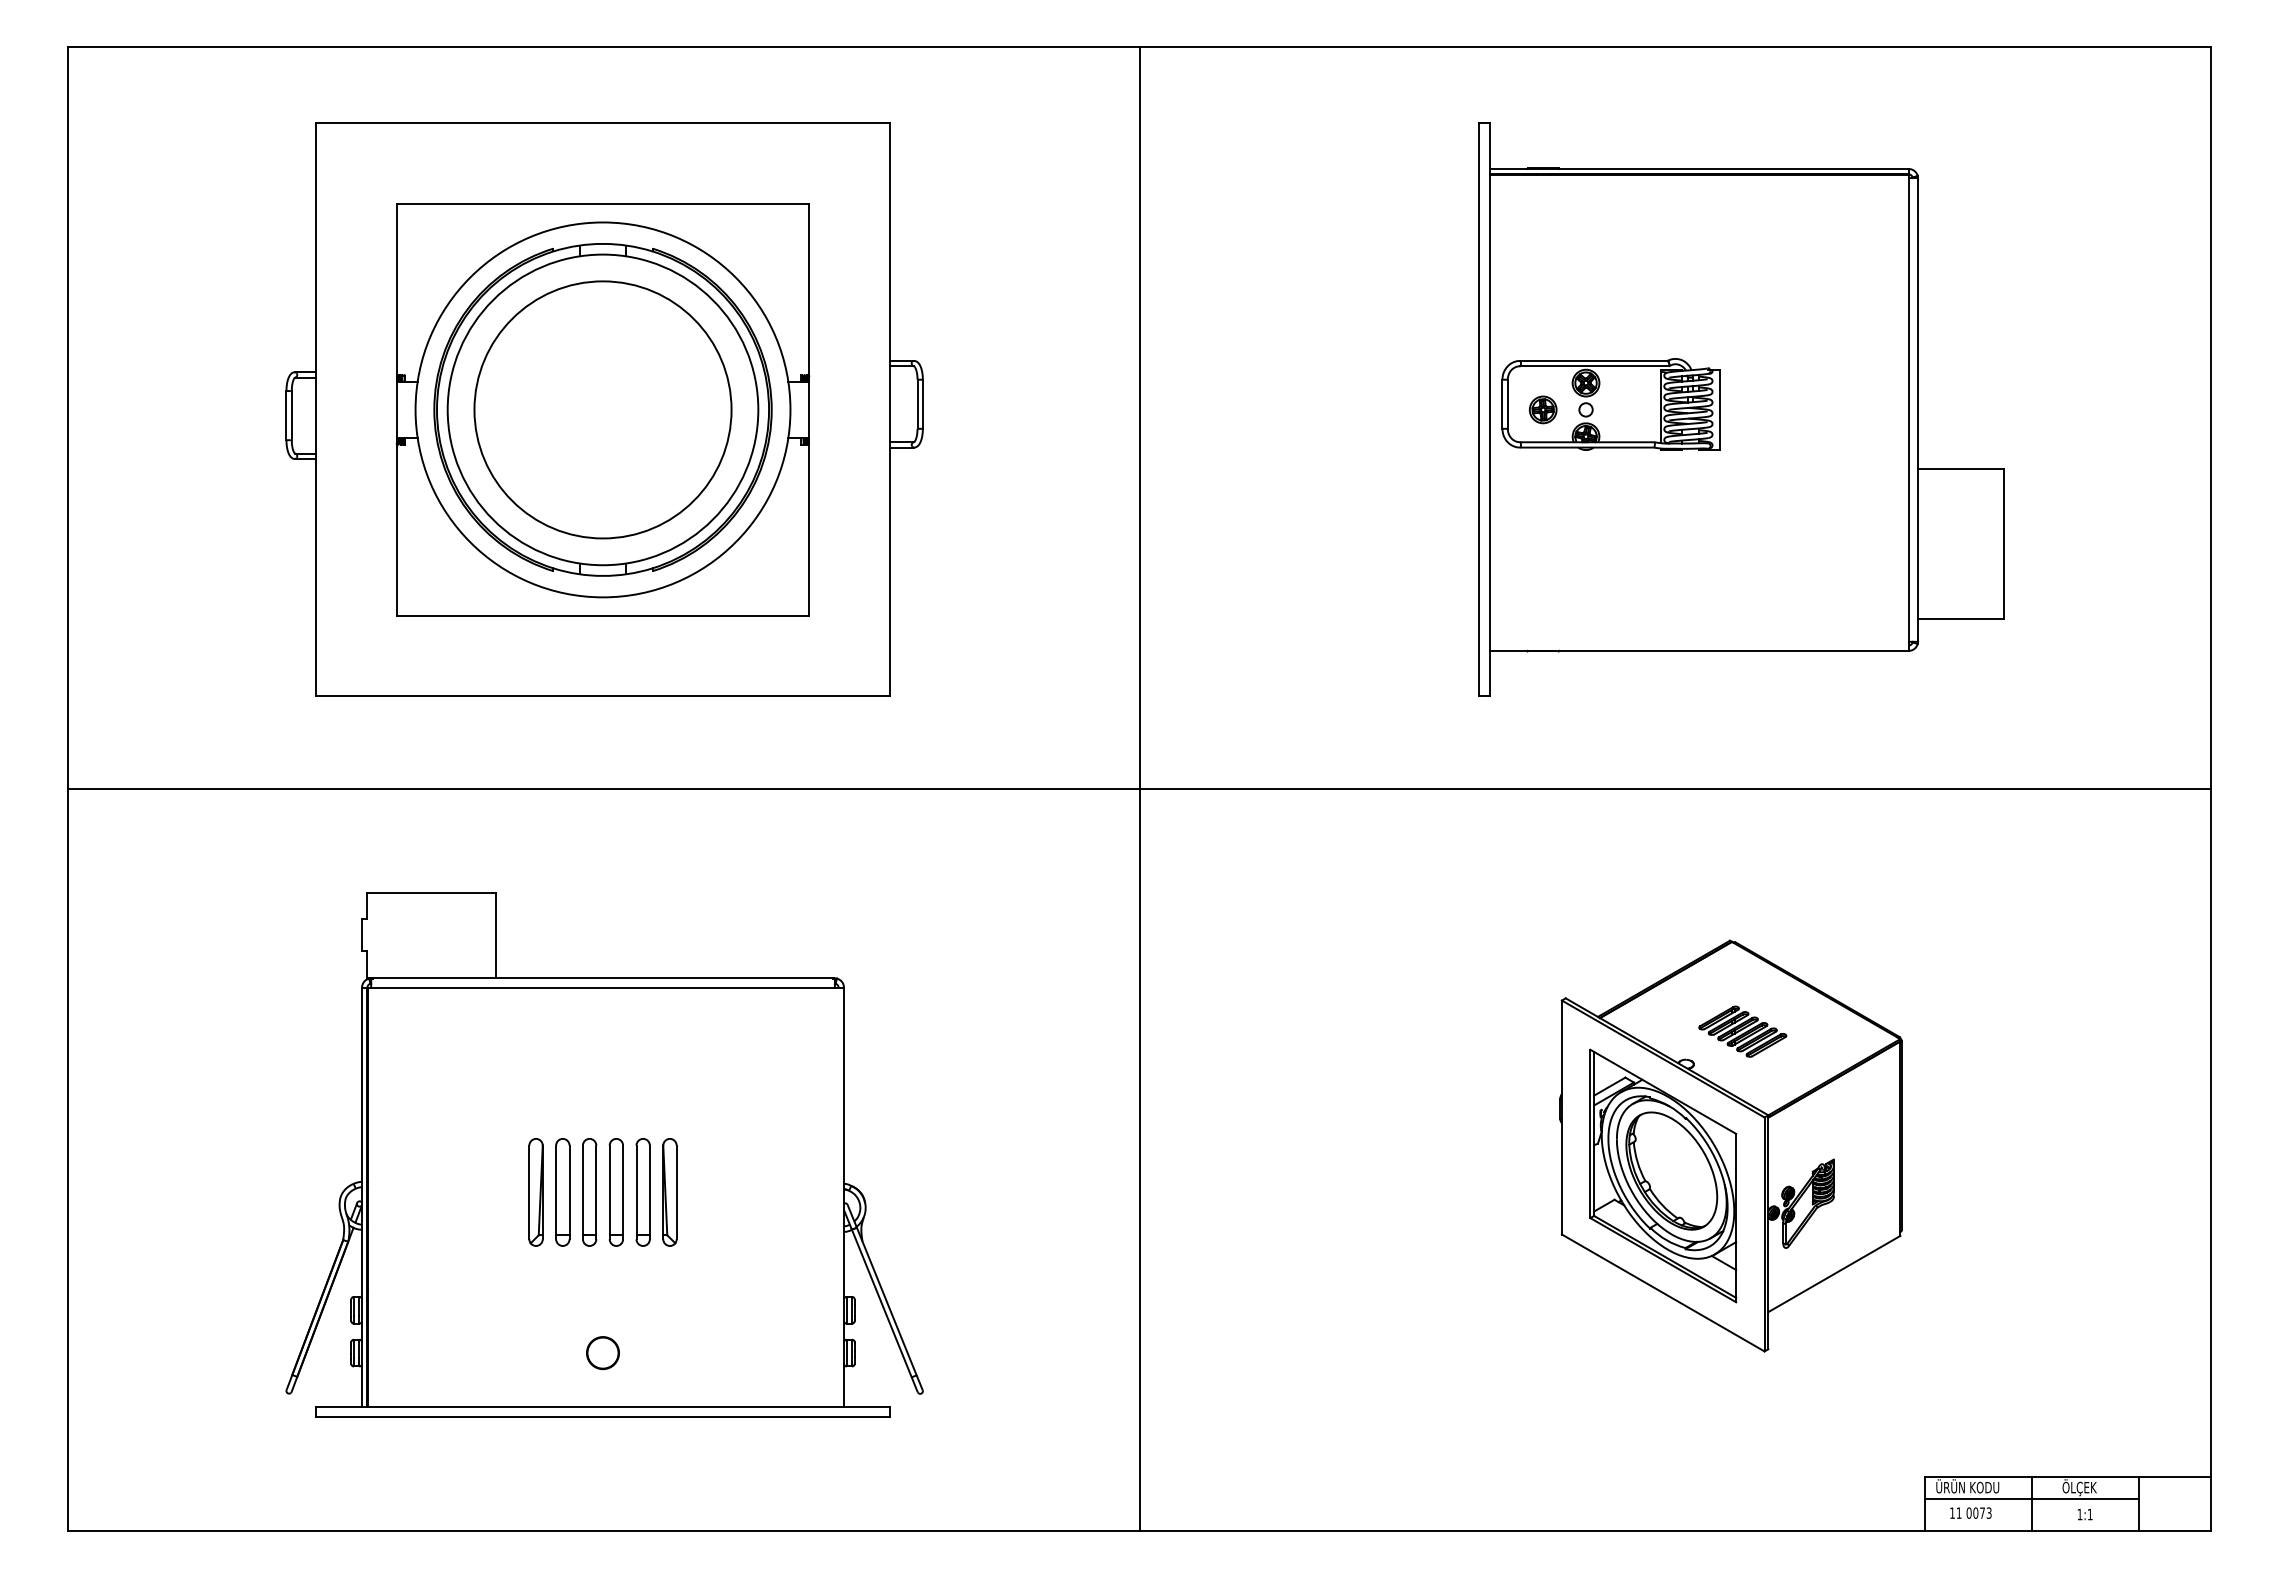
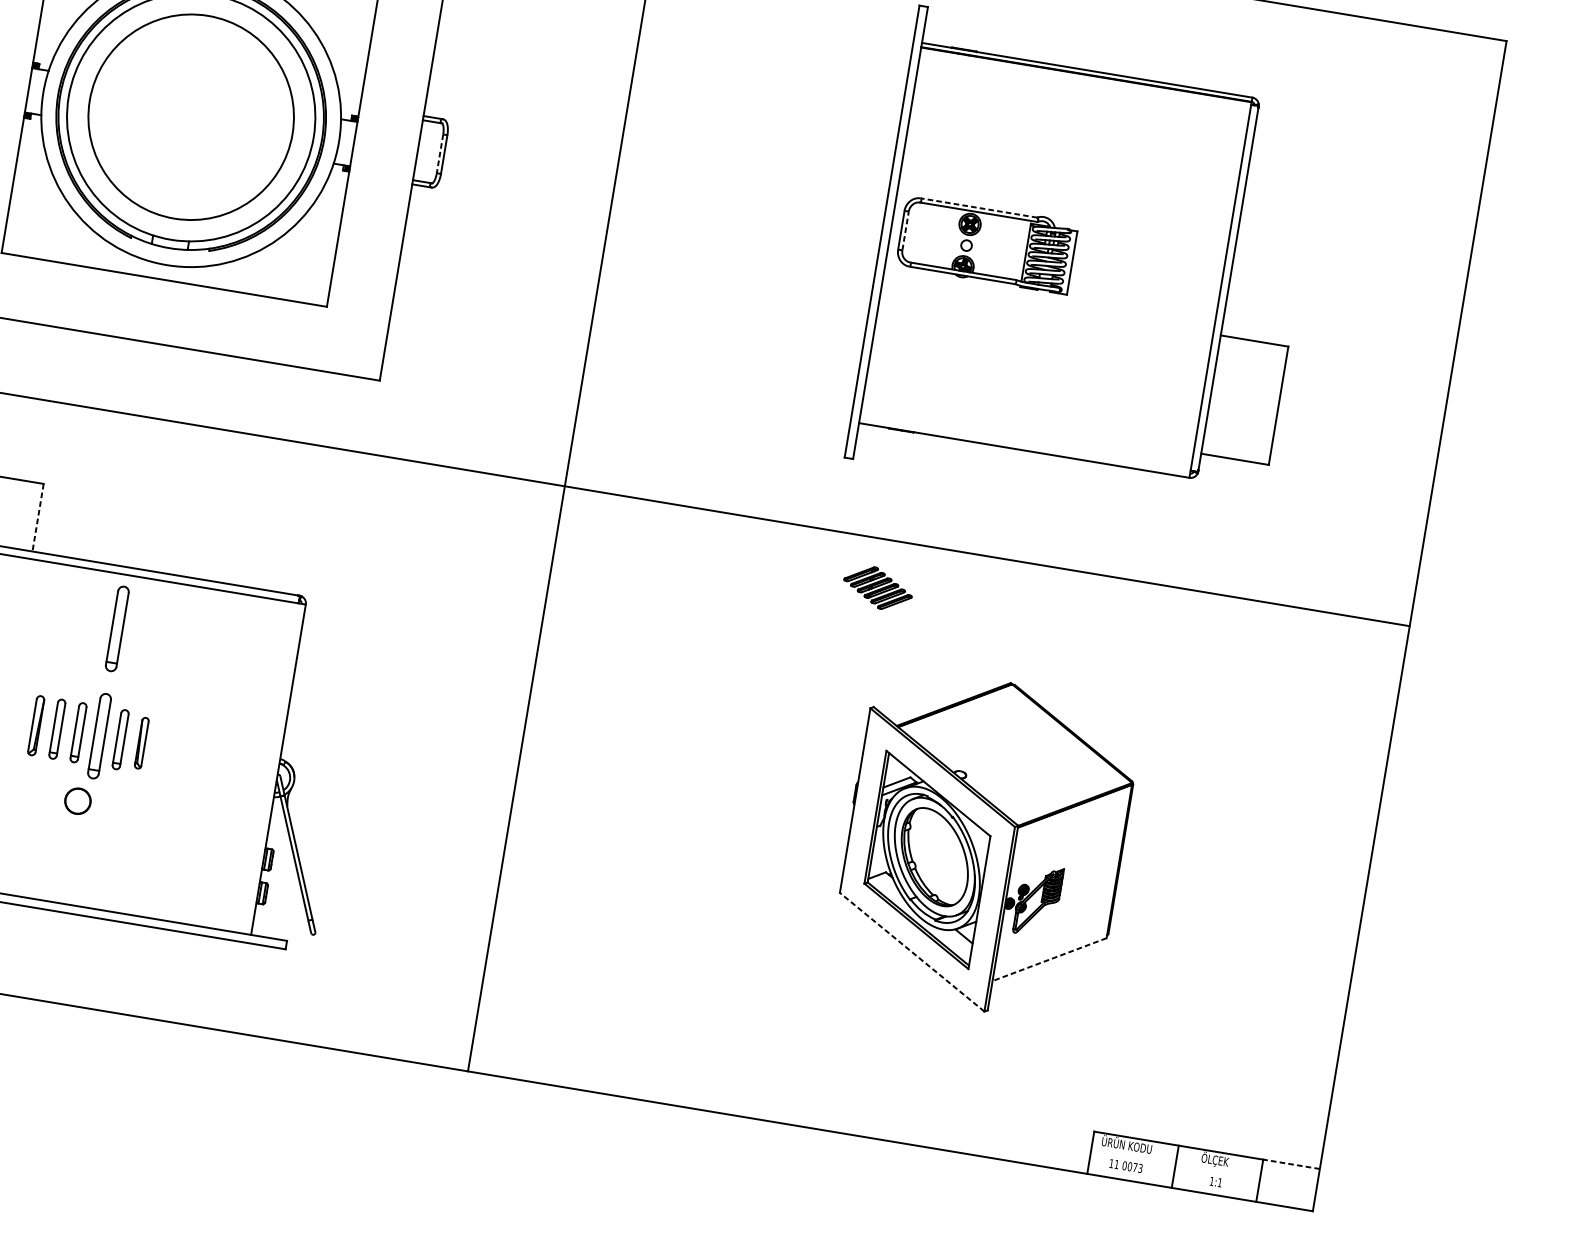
line: (1593, 360) -> (978, 207), solid -> dashed
line: (917, 404) -> (439, 154), solid -> dashed
line: (1507, 404) -> (905, 231), solid -> dashed
part: (1542, 409) -> (932, 239), removed
line: (495, 935) -> (37, 517), solid -> dashed
part: (1742, 1031) -> (877, 587), moved
part: (615, 1056) -> (116, 628), added
part: (535, 1192) -> (35, 725), size x0.7
part: (562, 1192) -> (57, 729), size x0.7
part: (589, 1192) -> (78, 732), size x0.7
part: (642, 1192) -> (120, 739), size x0.7
part: (669, 1192) -> (141, 743), size x0.6
line: (1833, 1274) -> (1048, 959), solid -> dashed
line: (1663, 1292) -> (912, 951), solid -> dashed
circle: (602, 1353) -> (77, 801), moved
line: (2174, 1477) -> (1291, 1164), solid -> dashed
line: (2031, 1498) -> (1175, 1162), removed

